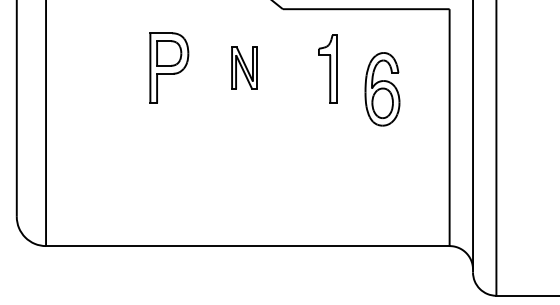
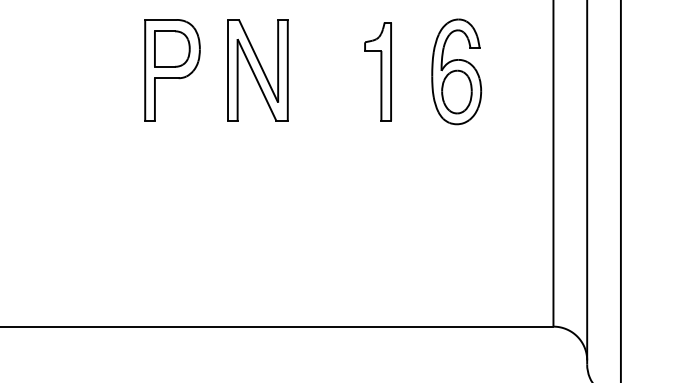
part: (169, 67) -> (172, 69), moved
part: (244, 67) -> (257, 69), size x1.67
part: (382, 89) -> (456, 72), moved

